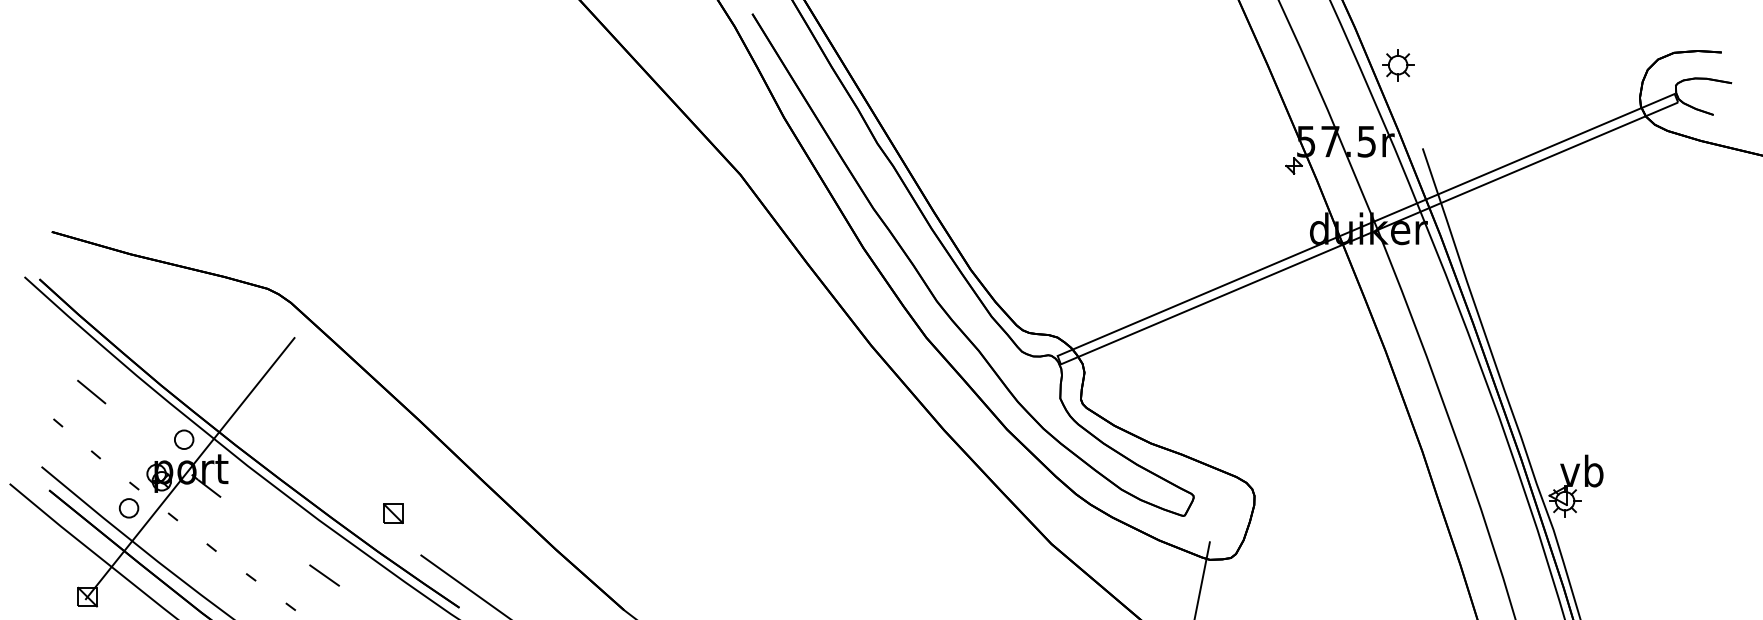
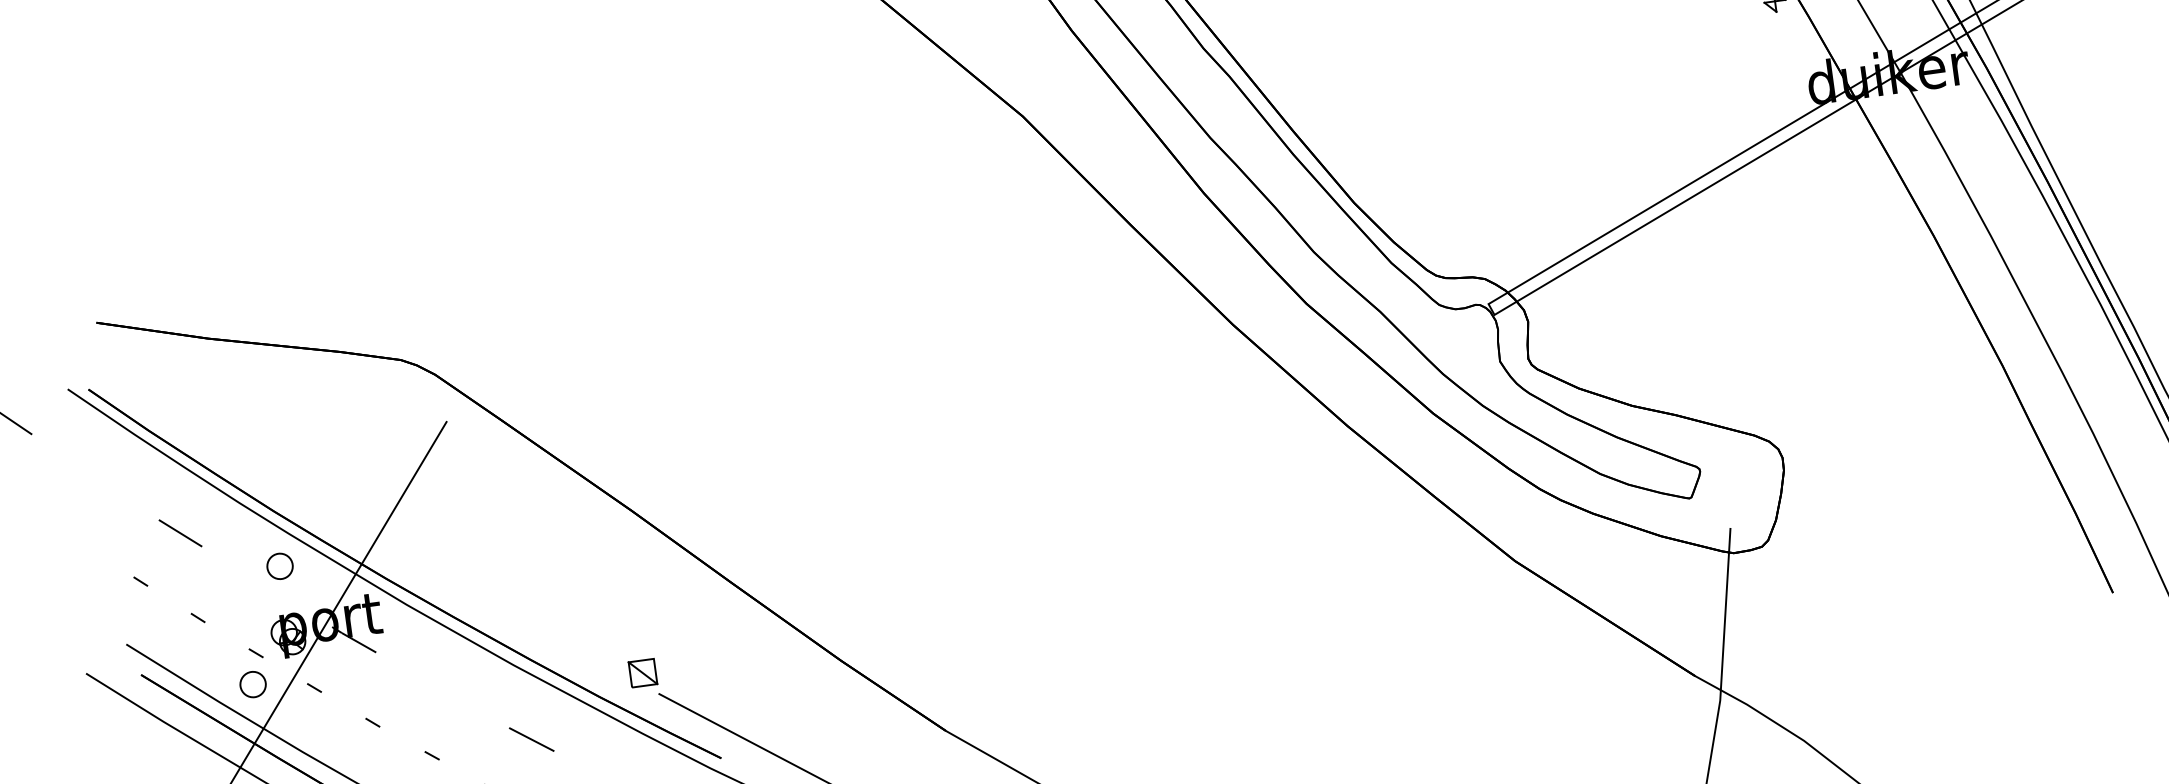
part: (184, 439) -> (280, 565), moved
part: (393, 513) -> (643, 672), moved

